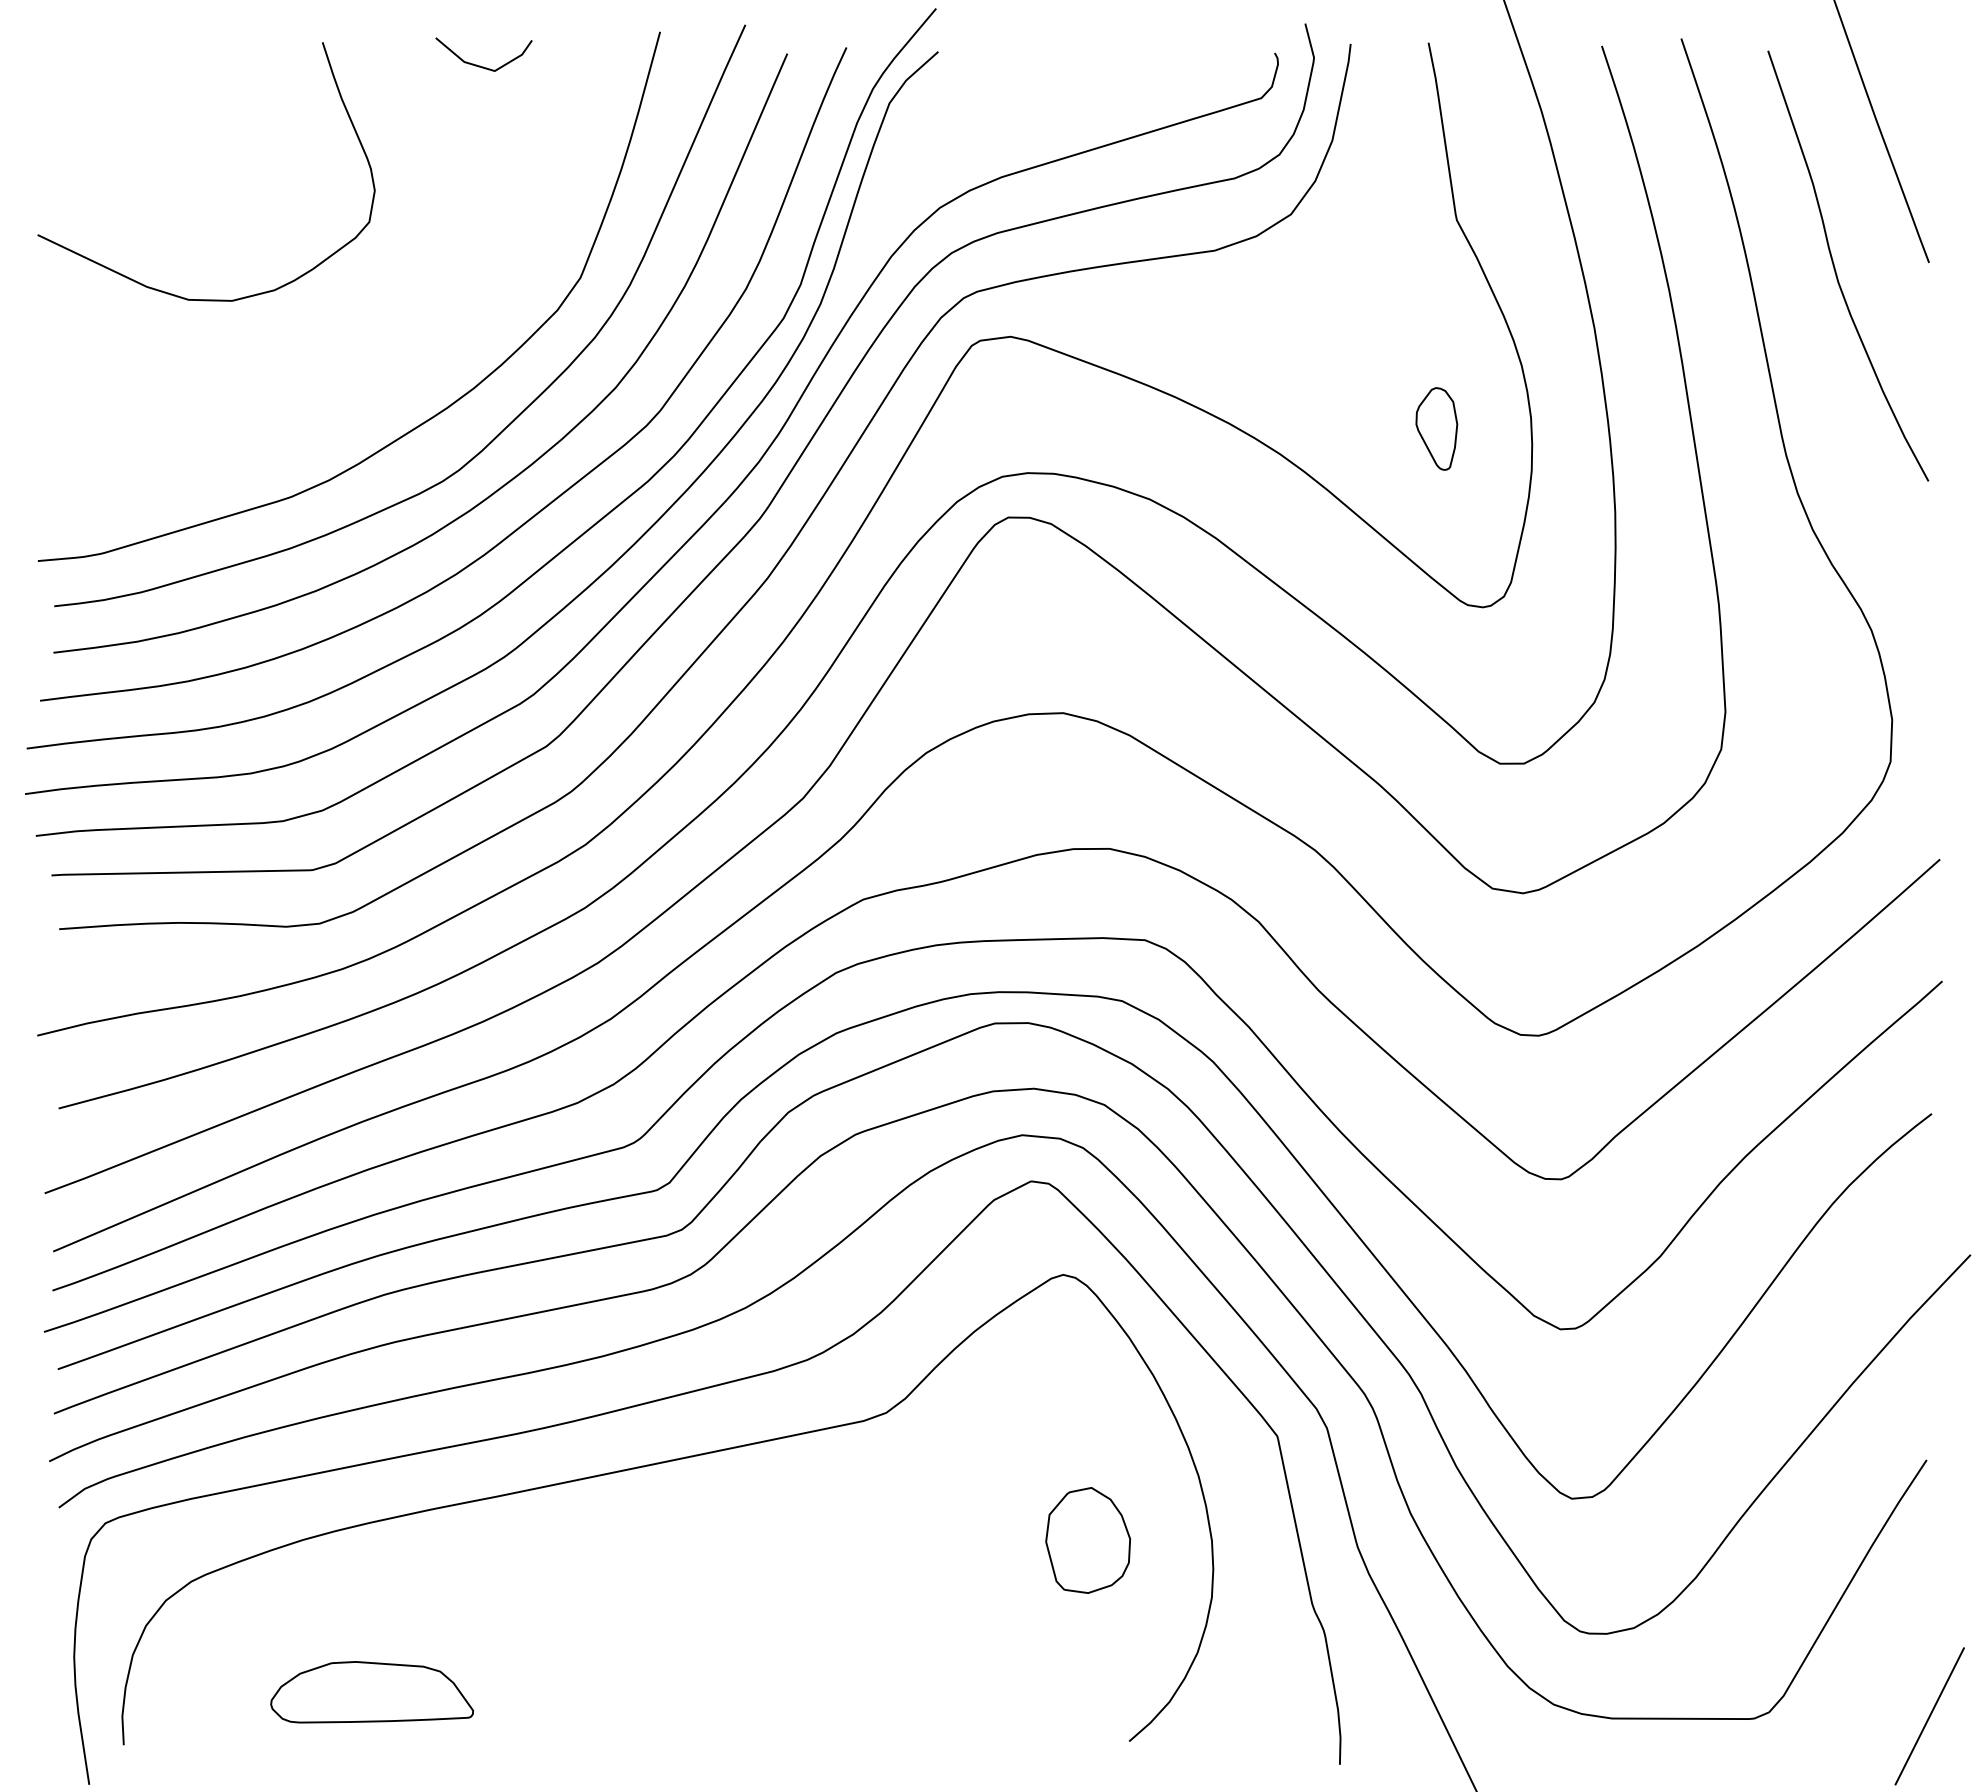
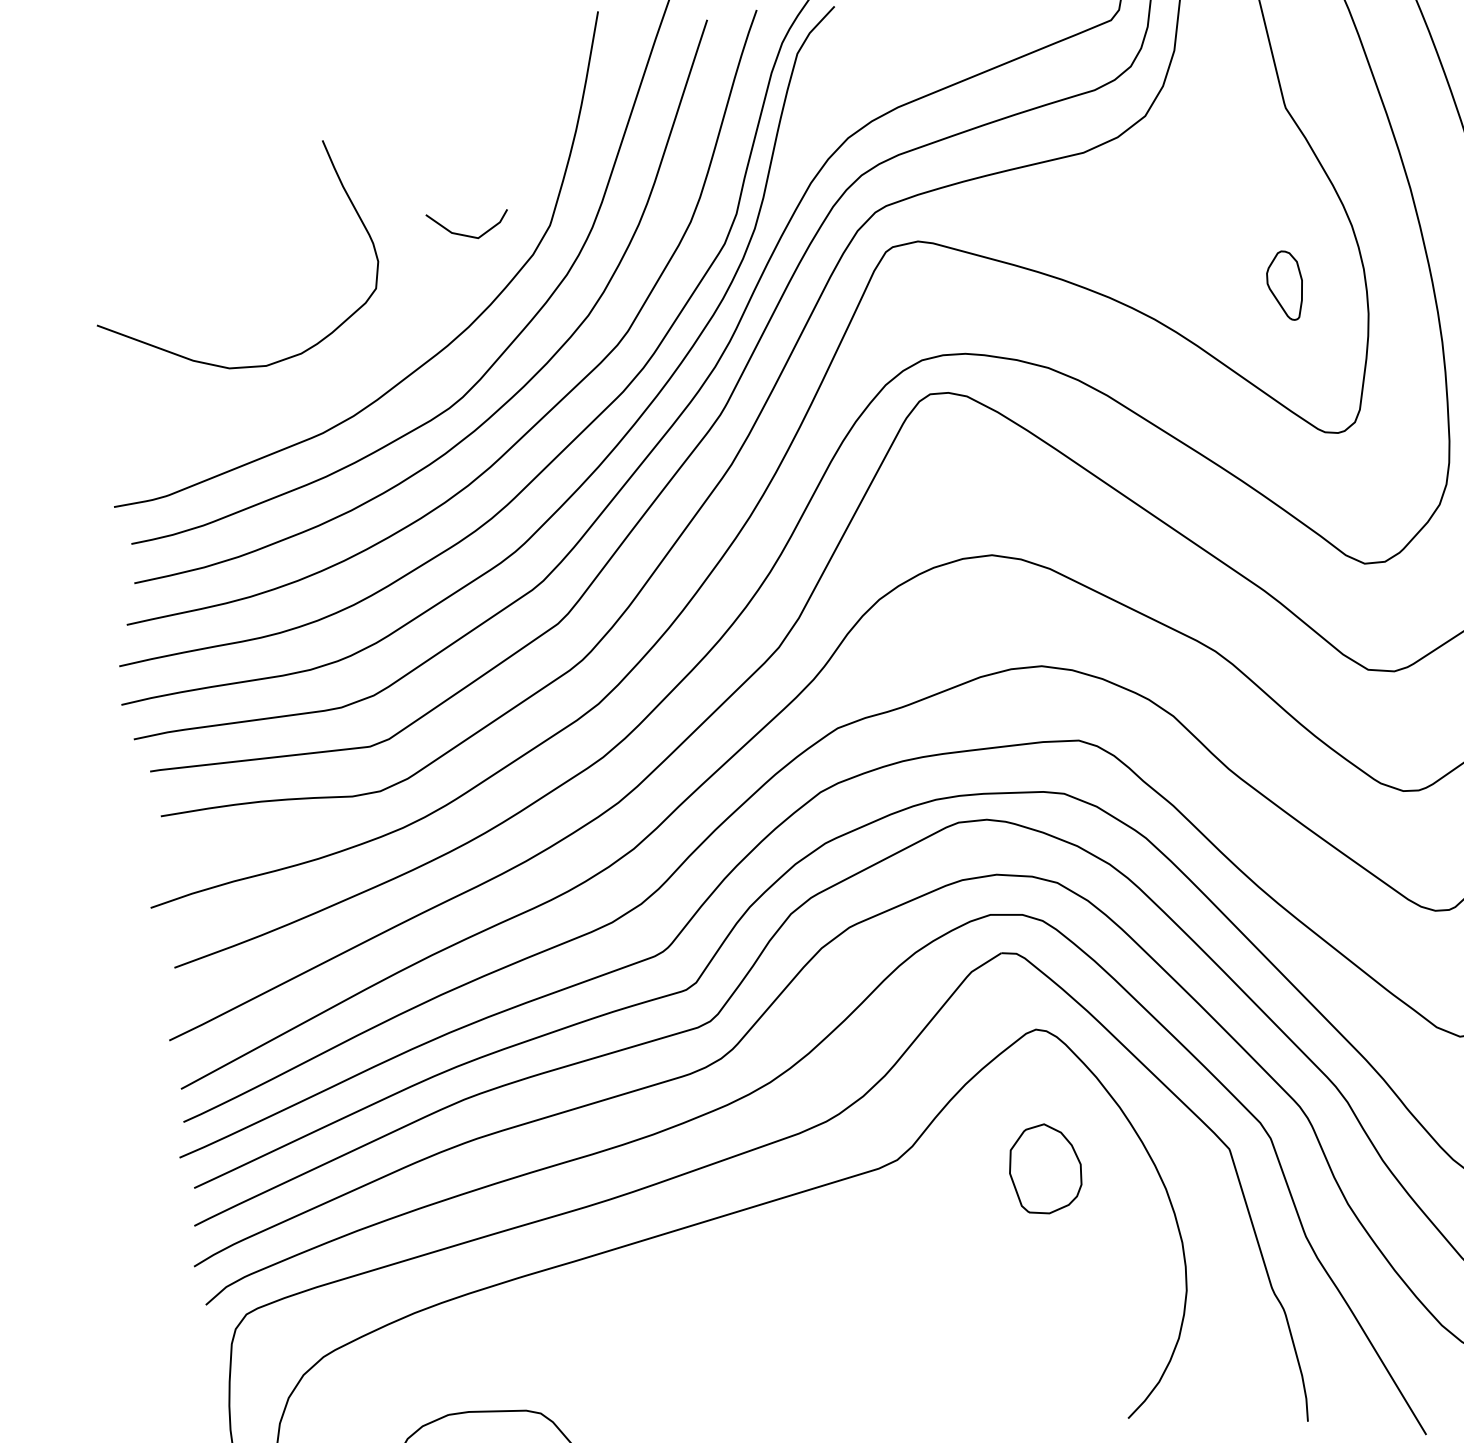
line: (480, 65) -> (465, 234), moved
curve: (172, 293) -> (215, 364), moved
part: (1088, 1540) -> (1045, 1168), moved

